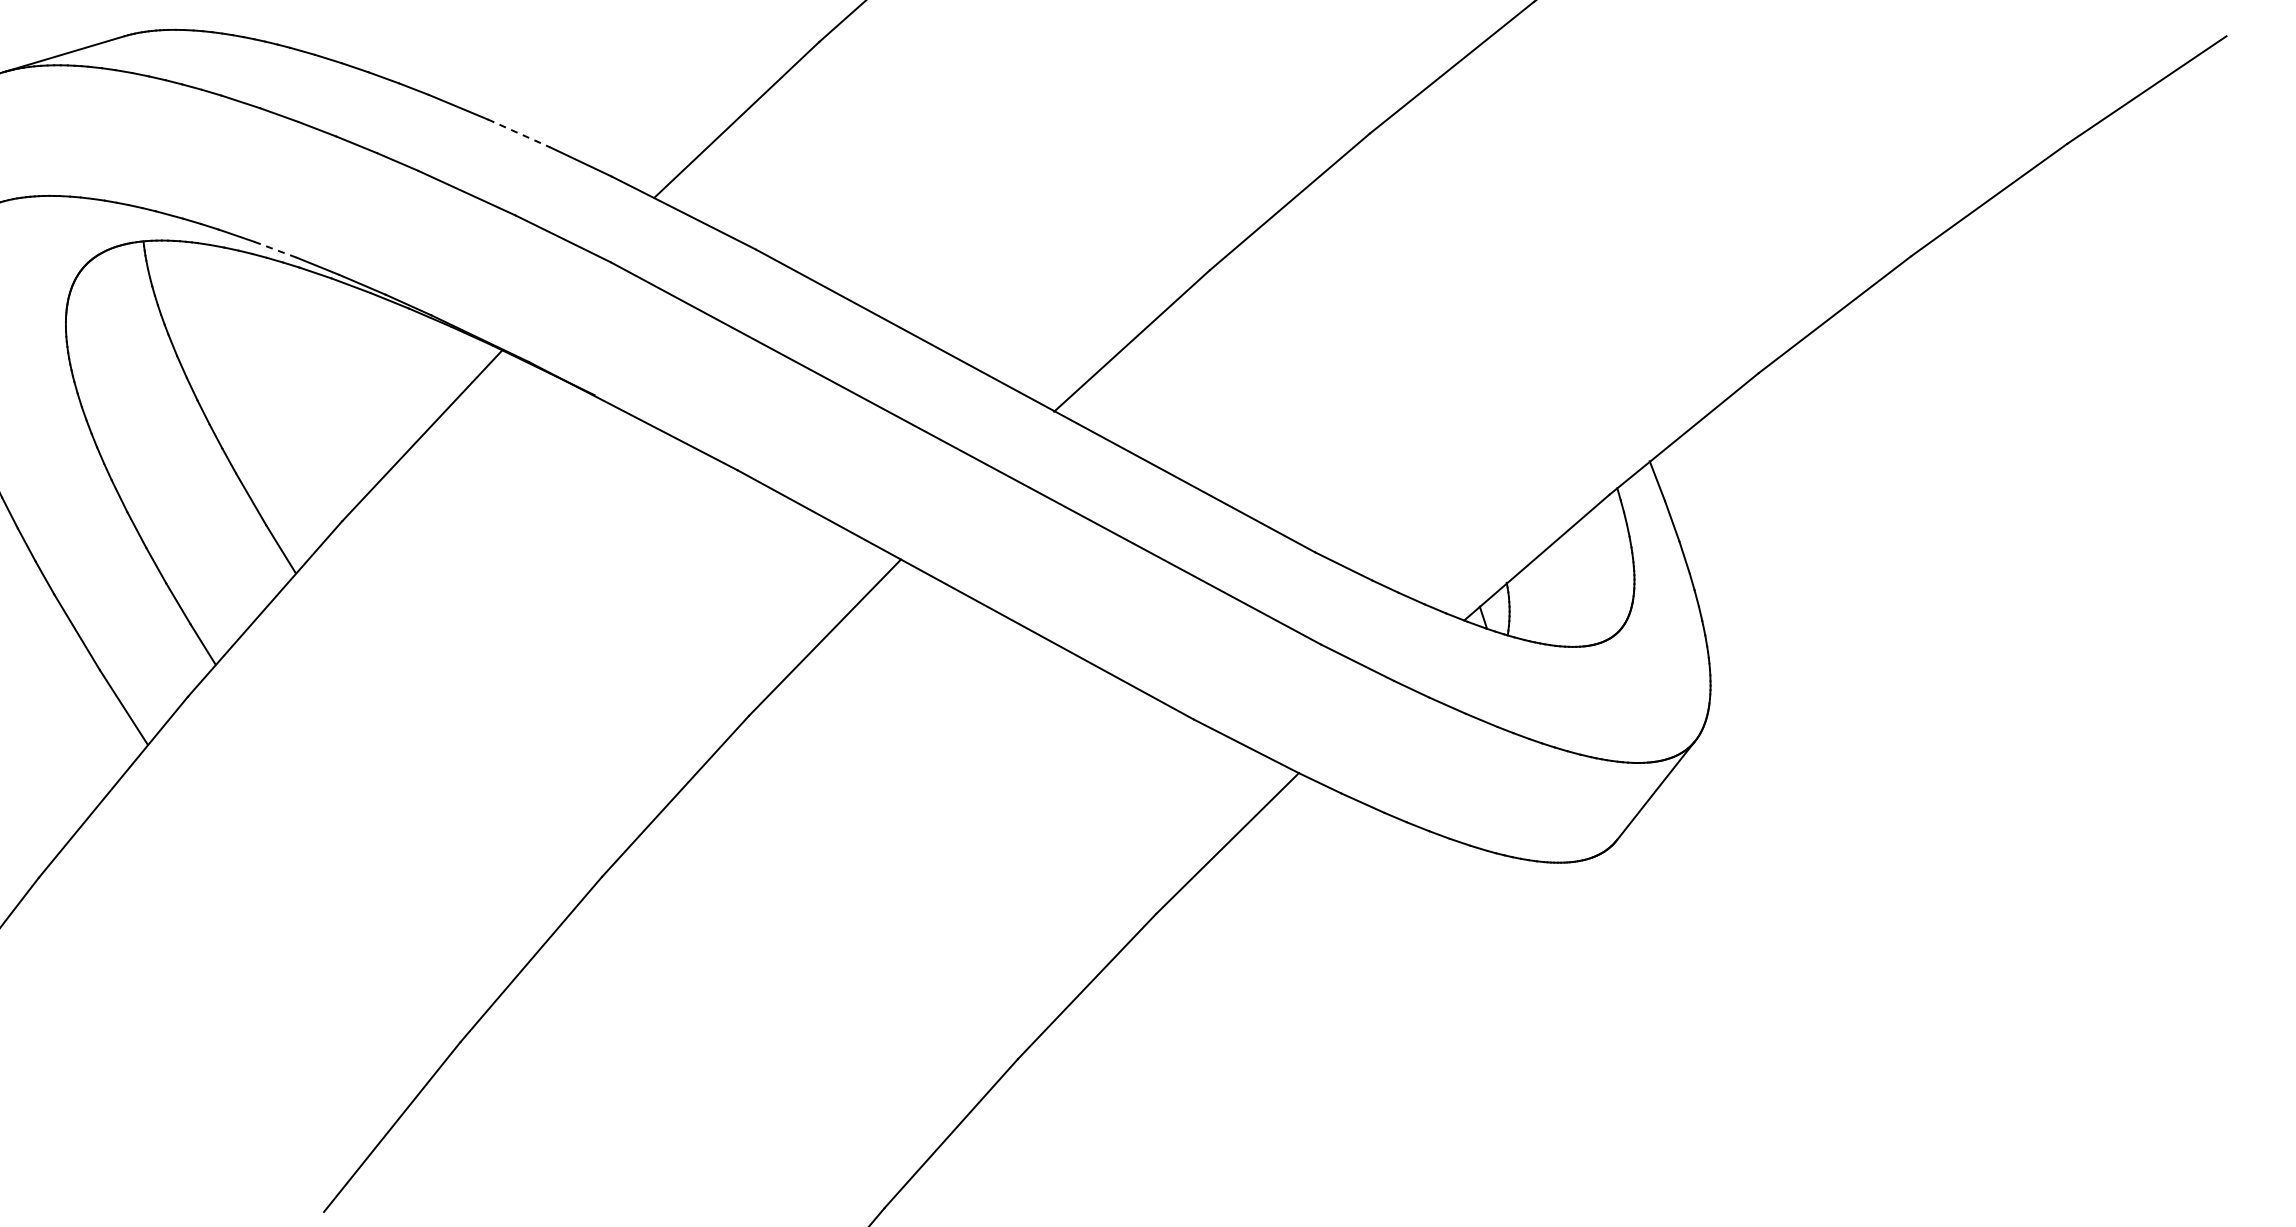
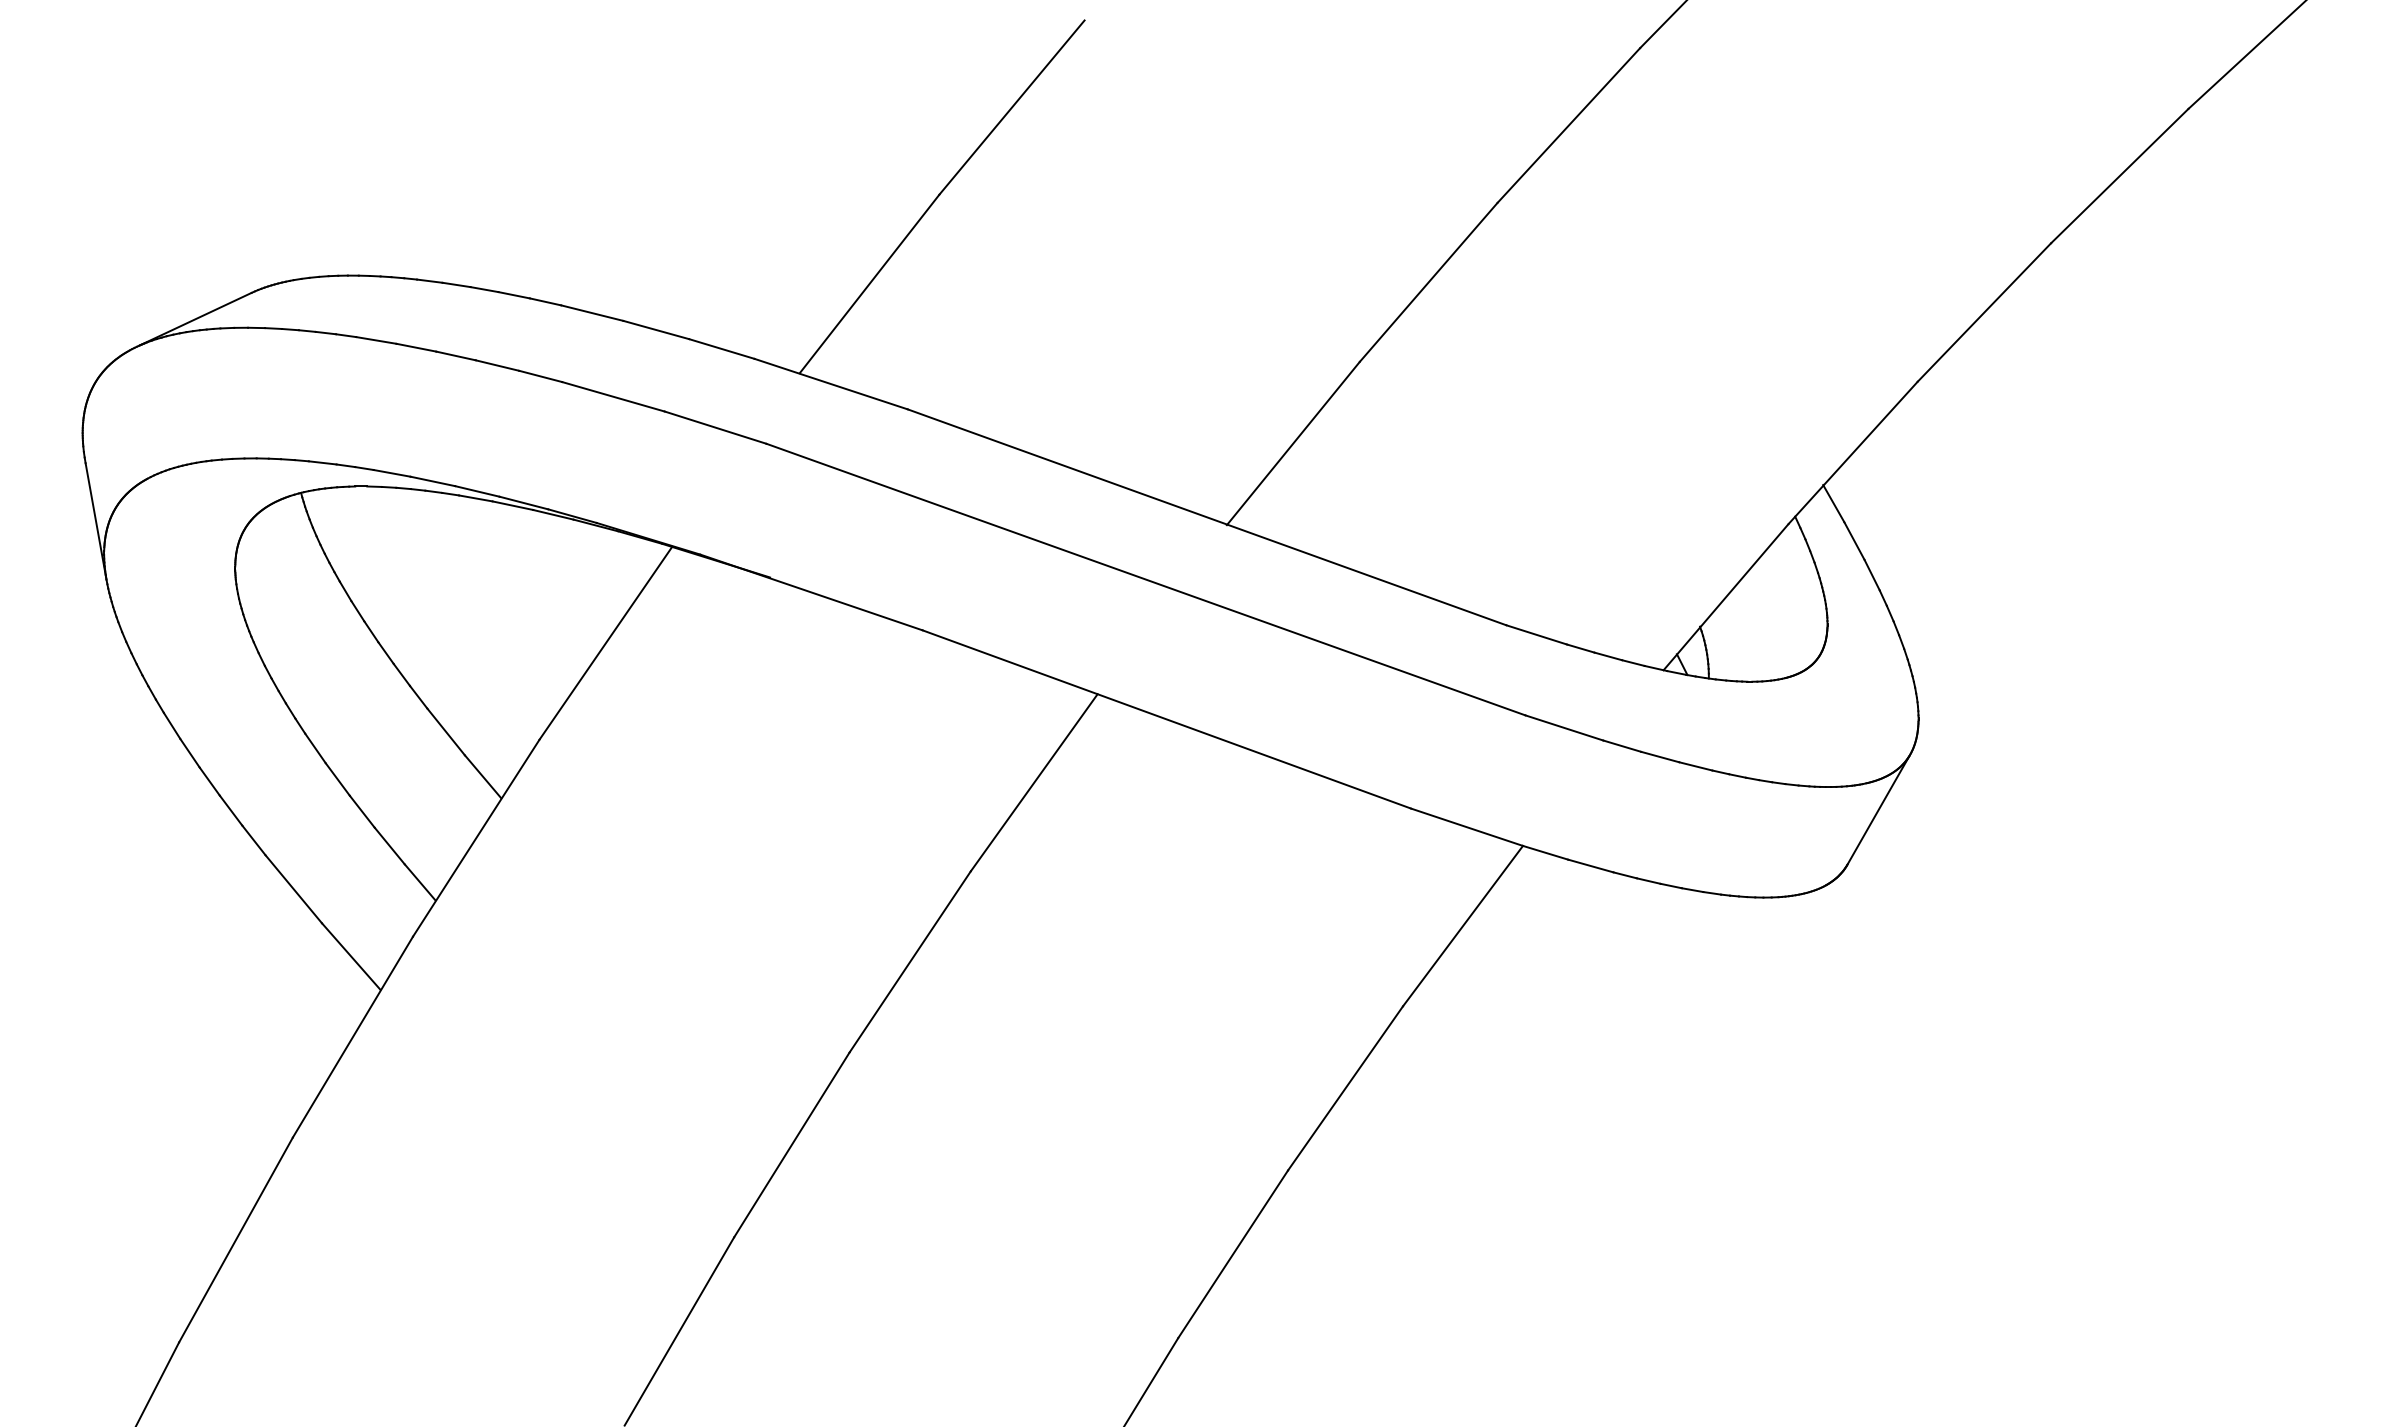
line: (519, 133) -> (656, 330), dashed -> solid
line: (275, 249) -> (432, 481), dashed -> solid

